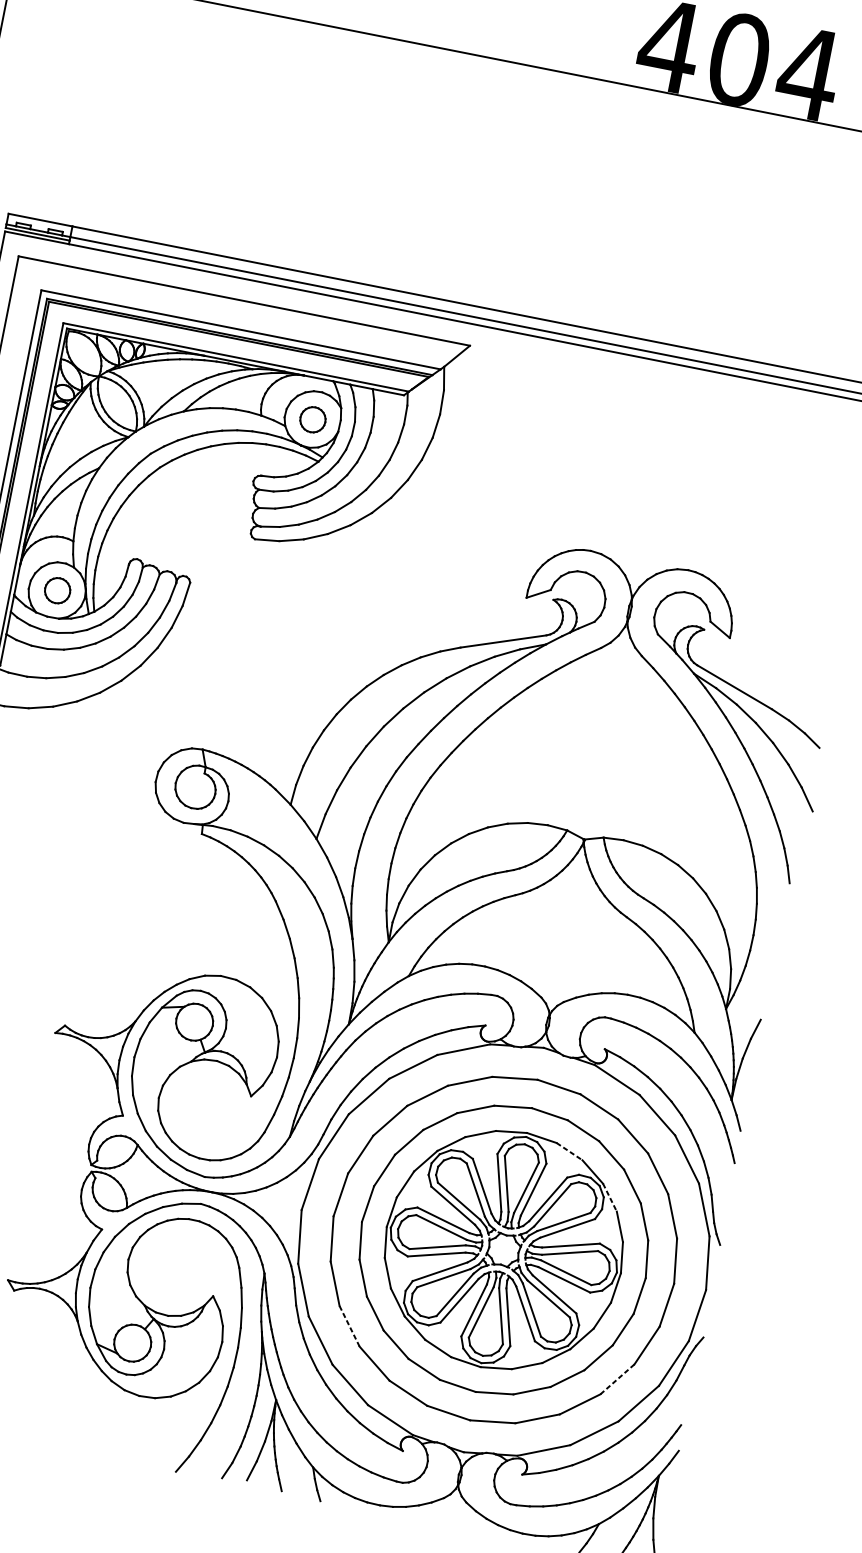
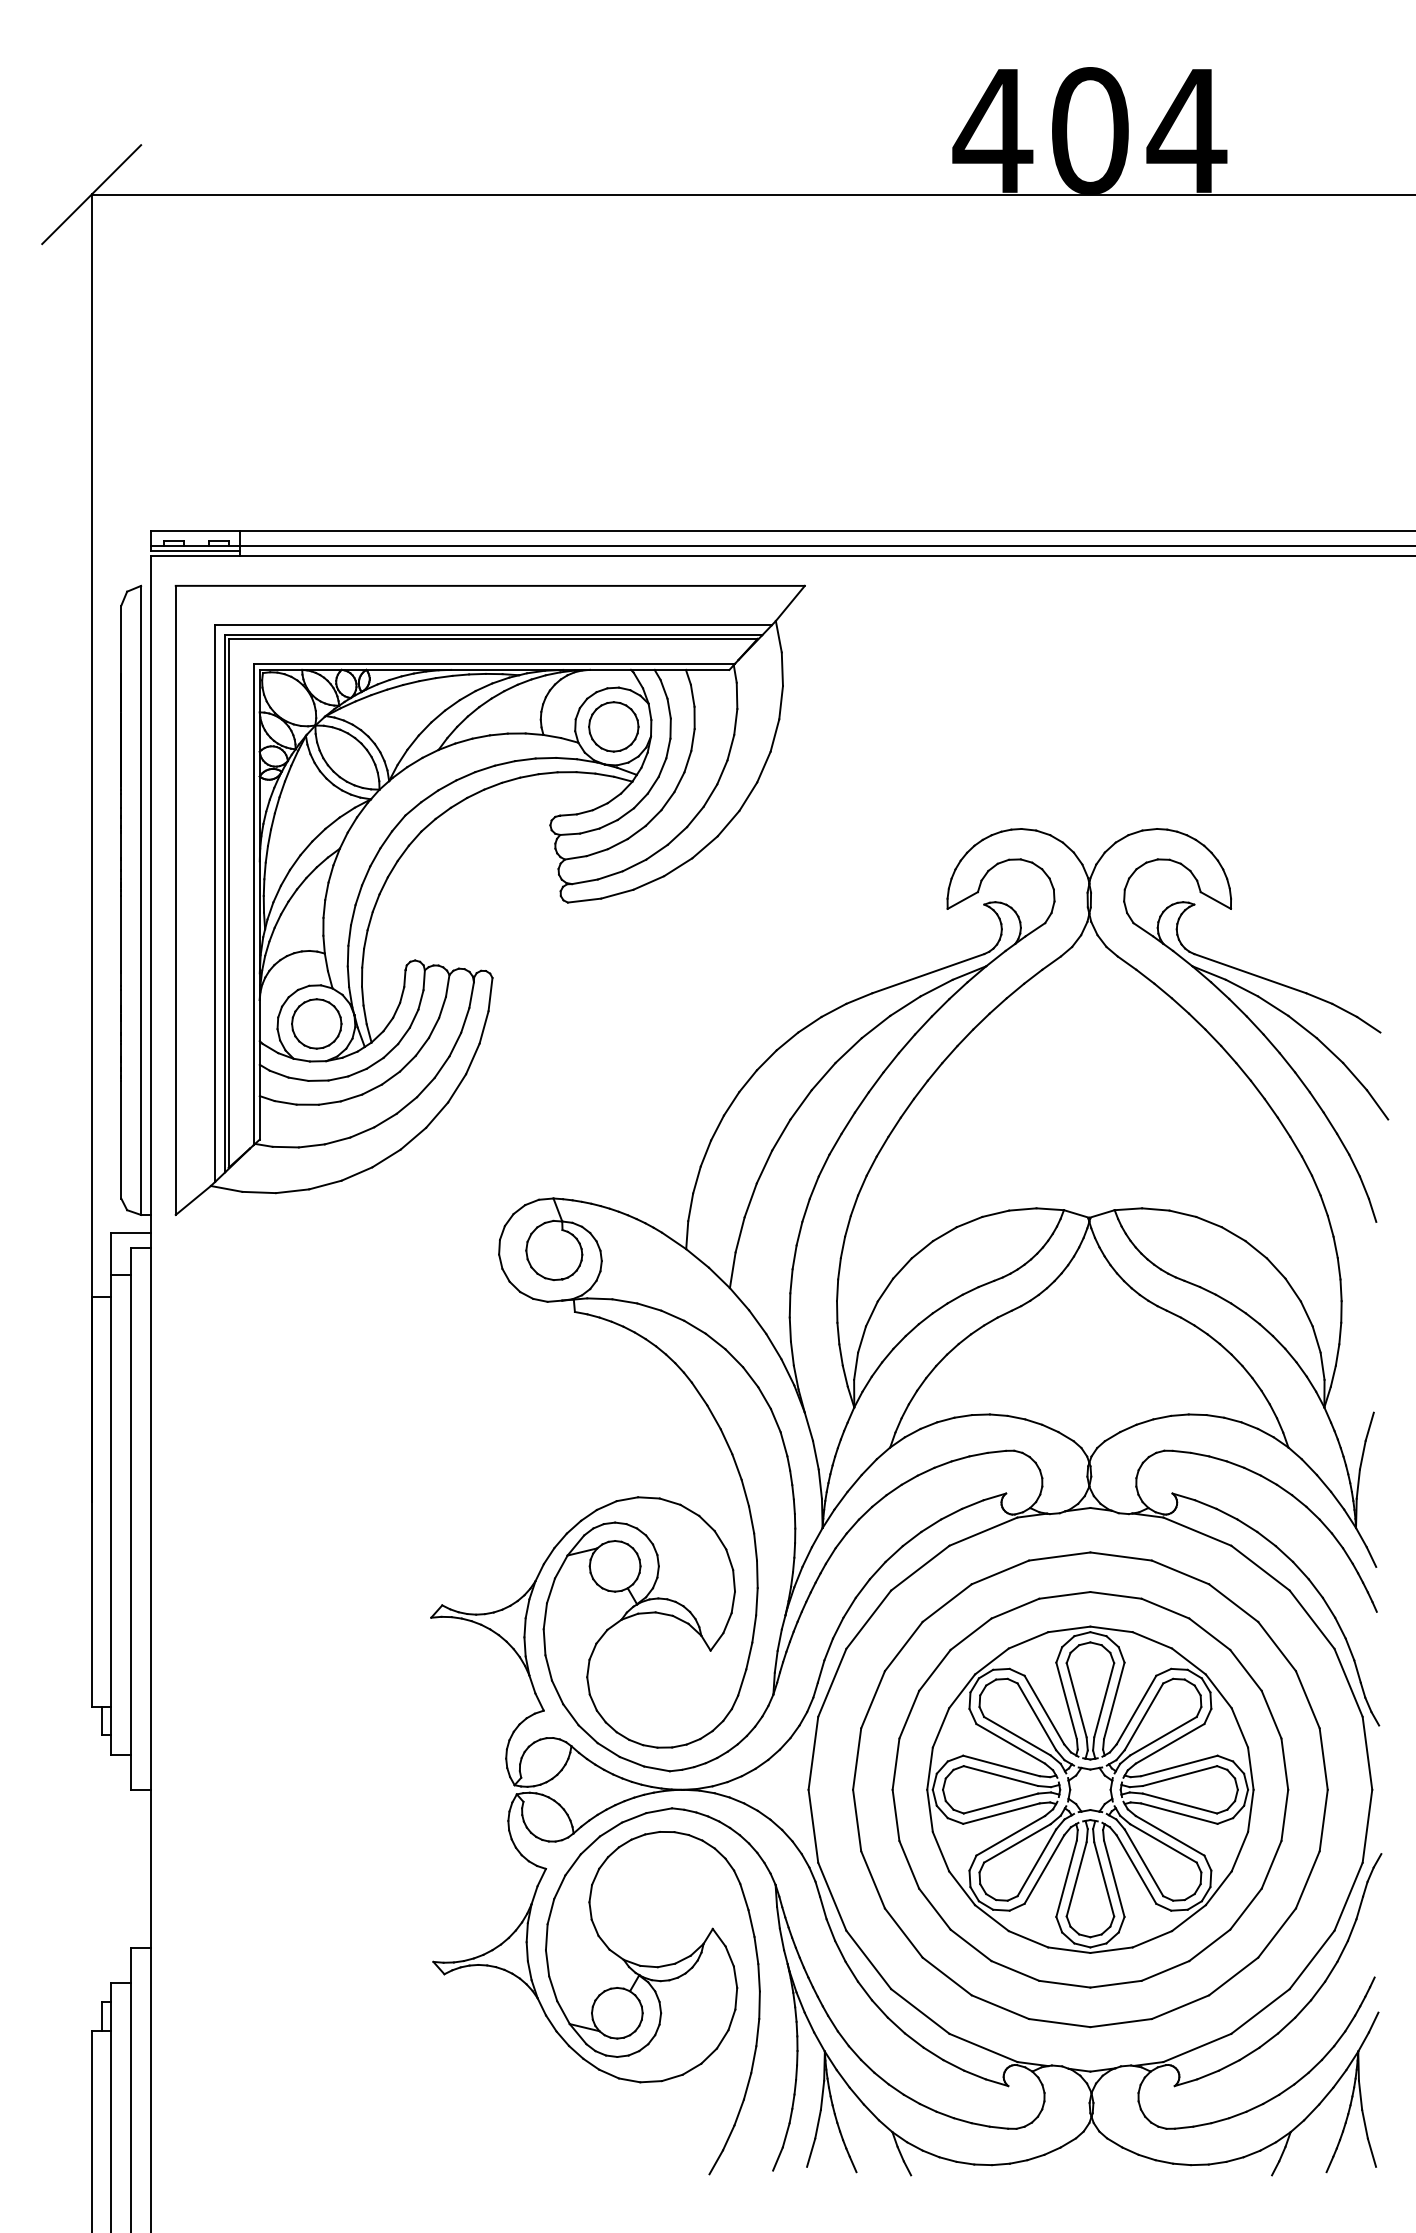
part: (312, 419) -> (613, 726), size x1.43
part: (57, 590) -> (316, 1023), size x1.43
line: (569, 1151) -> (1152, 1640), dashed -> solid
line: (610, 1197) -> (1219, 1691), dashed -> solid
line: (349, 1326) -> (903, 1933), dashed -> solid
line: (617, 1379) -> (1277, 1933), dashed -> solid

